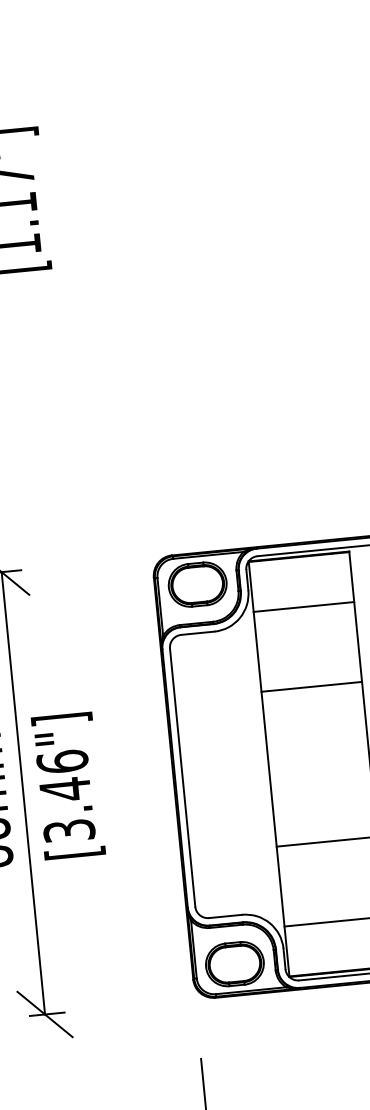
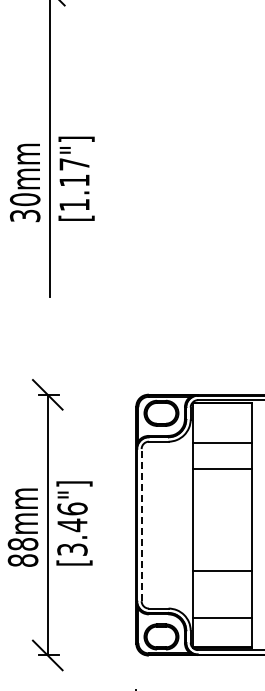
line: (302, 607) -> (221, 443), moved
line: (310, 686) -> (221, 468), moved
line: (182, 776) -> (141, 524), solid -> dashed

